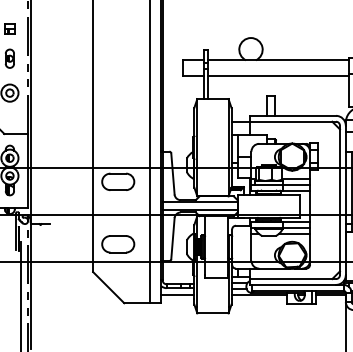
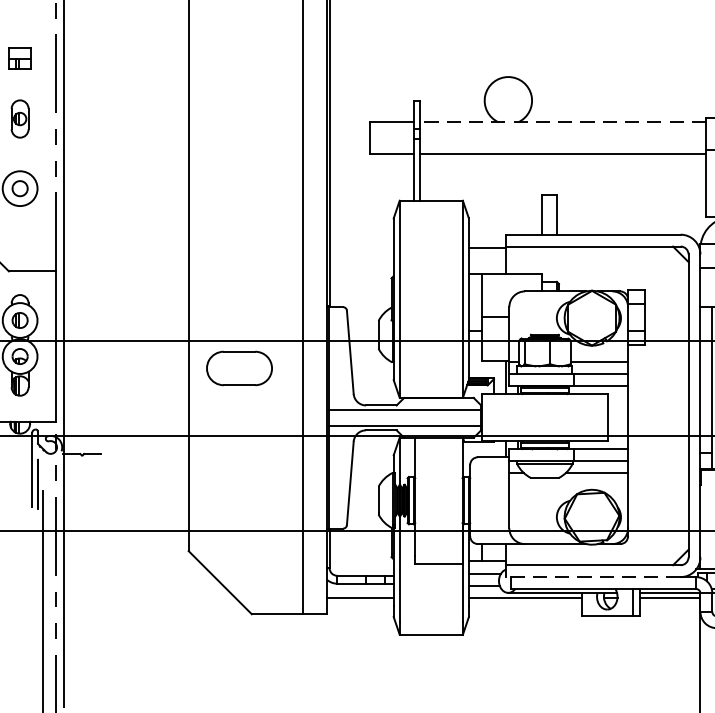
line: (278, 60) -> (564, 122), solid -> dashed
part: (118, 244) -> (240, 495), removed
line: (292, 284) -> (592, 576), solid -> dashed

